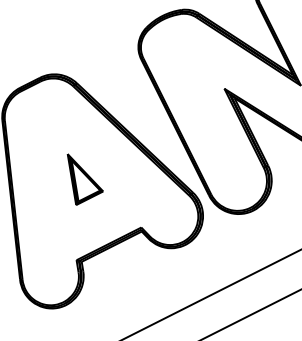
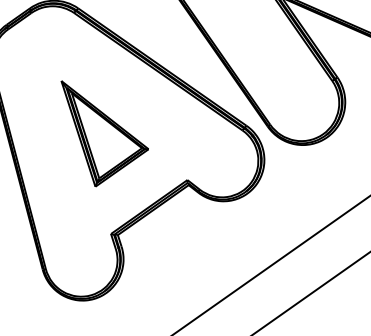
part: (85, 179) -> (107, 129), size x1.67

